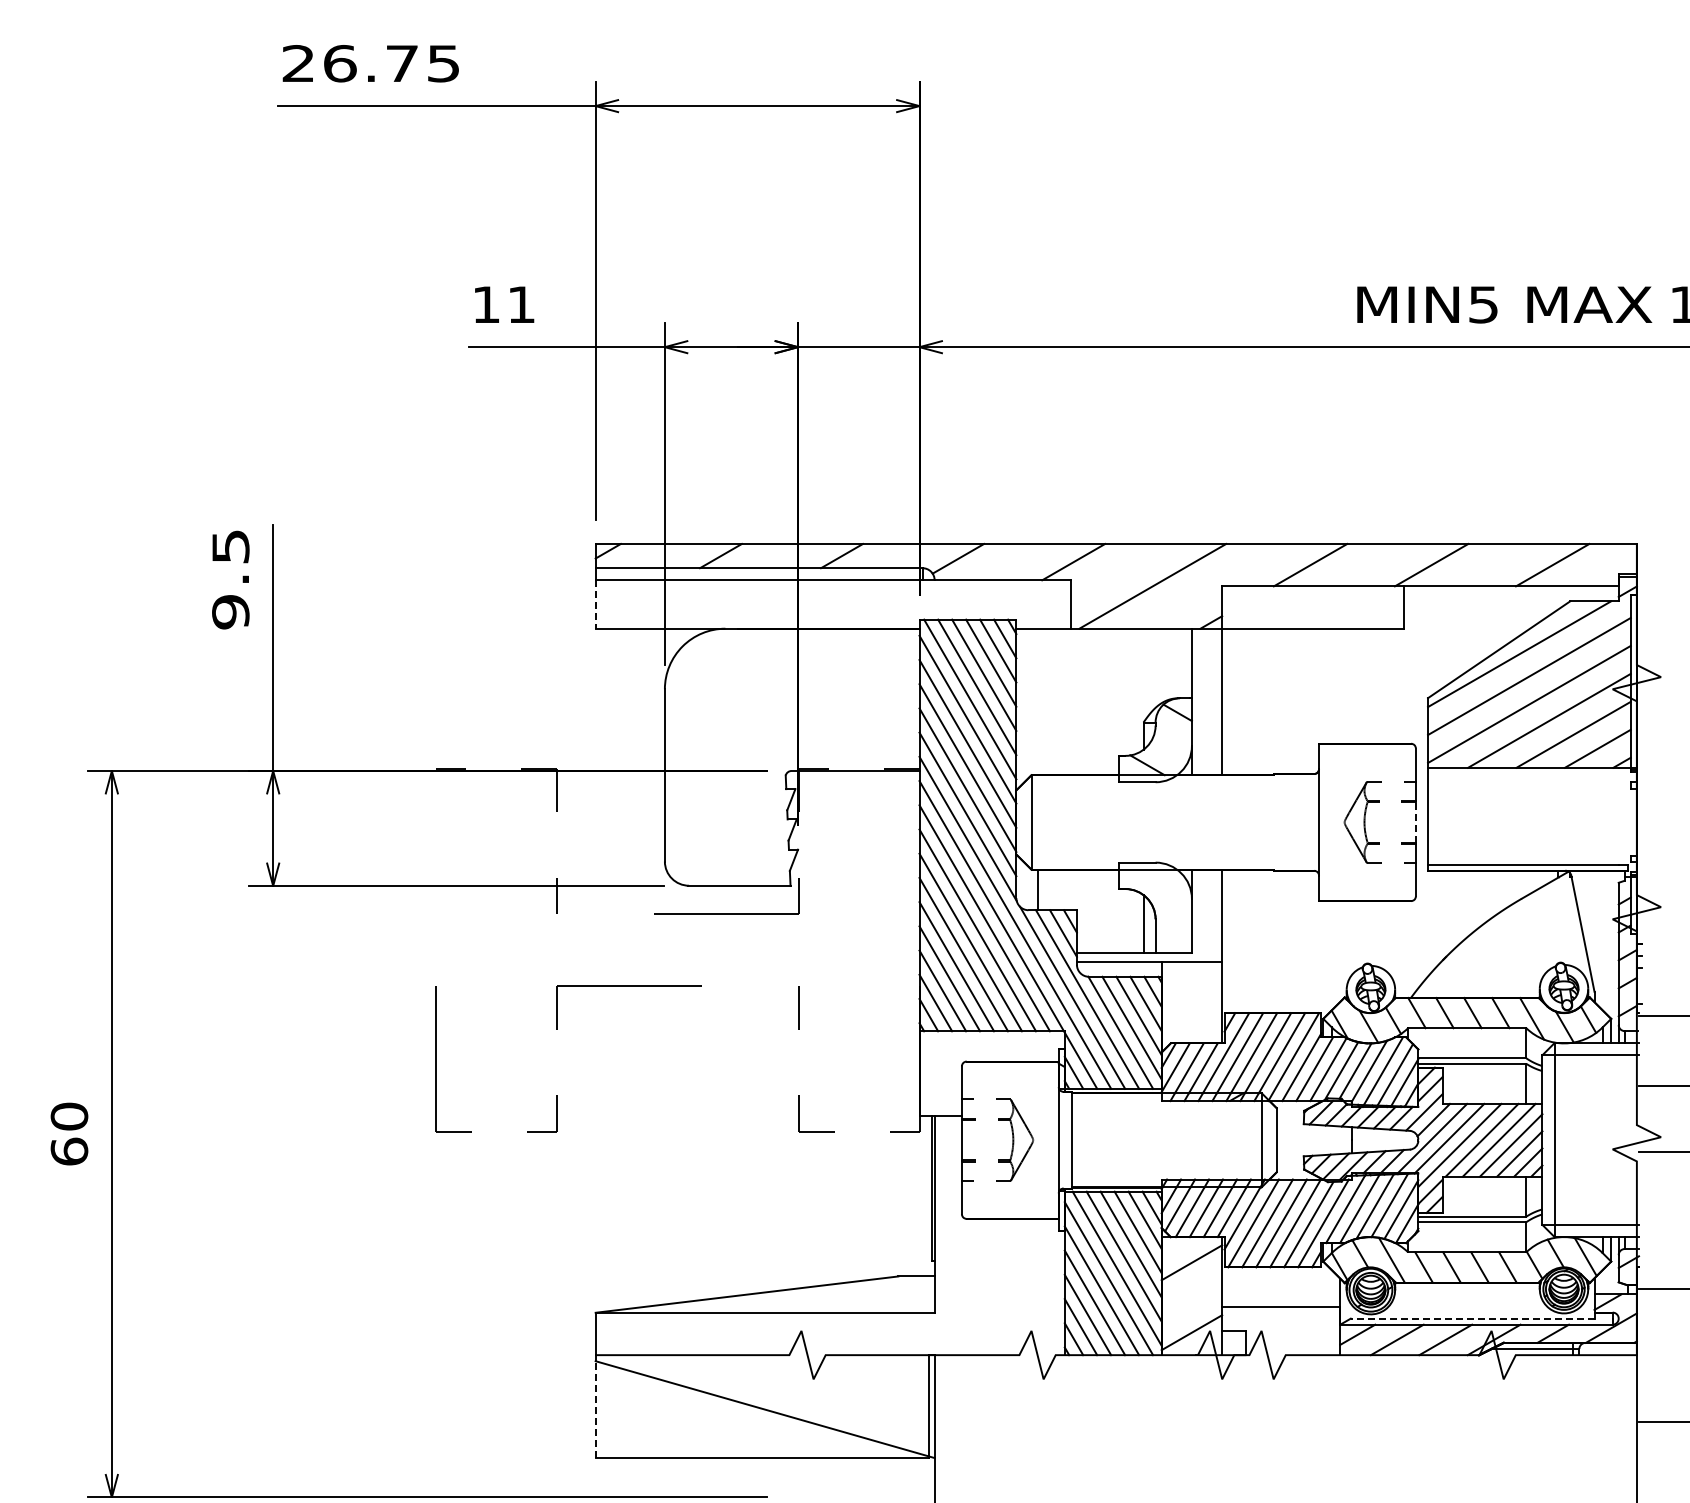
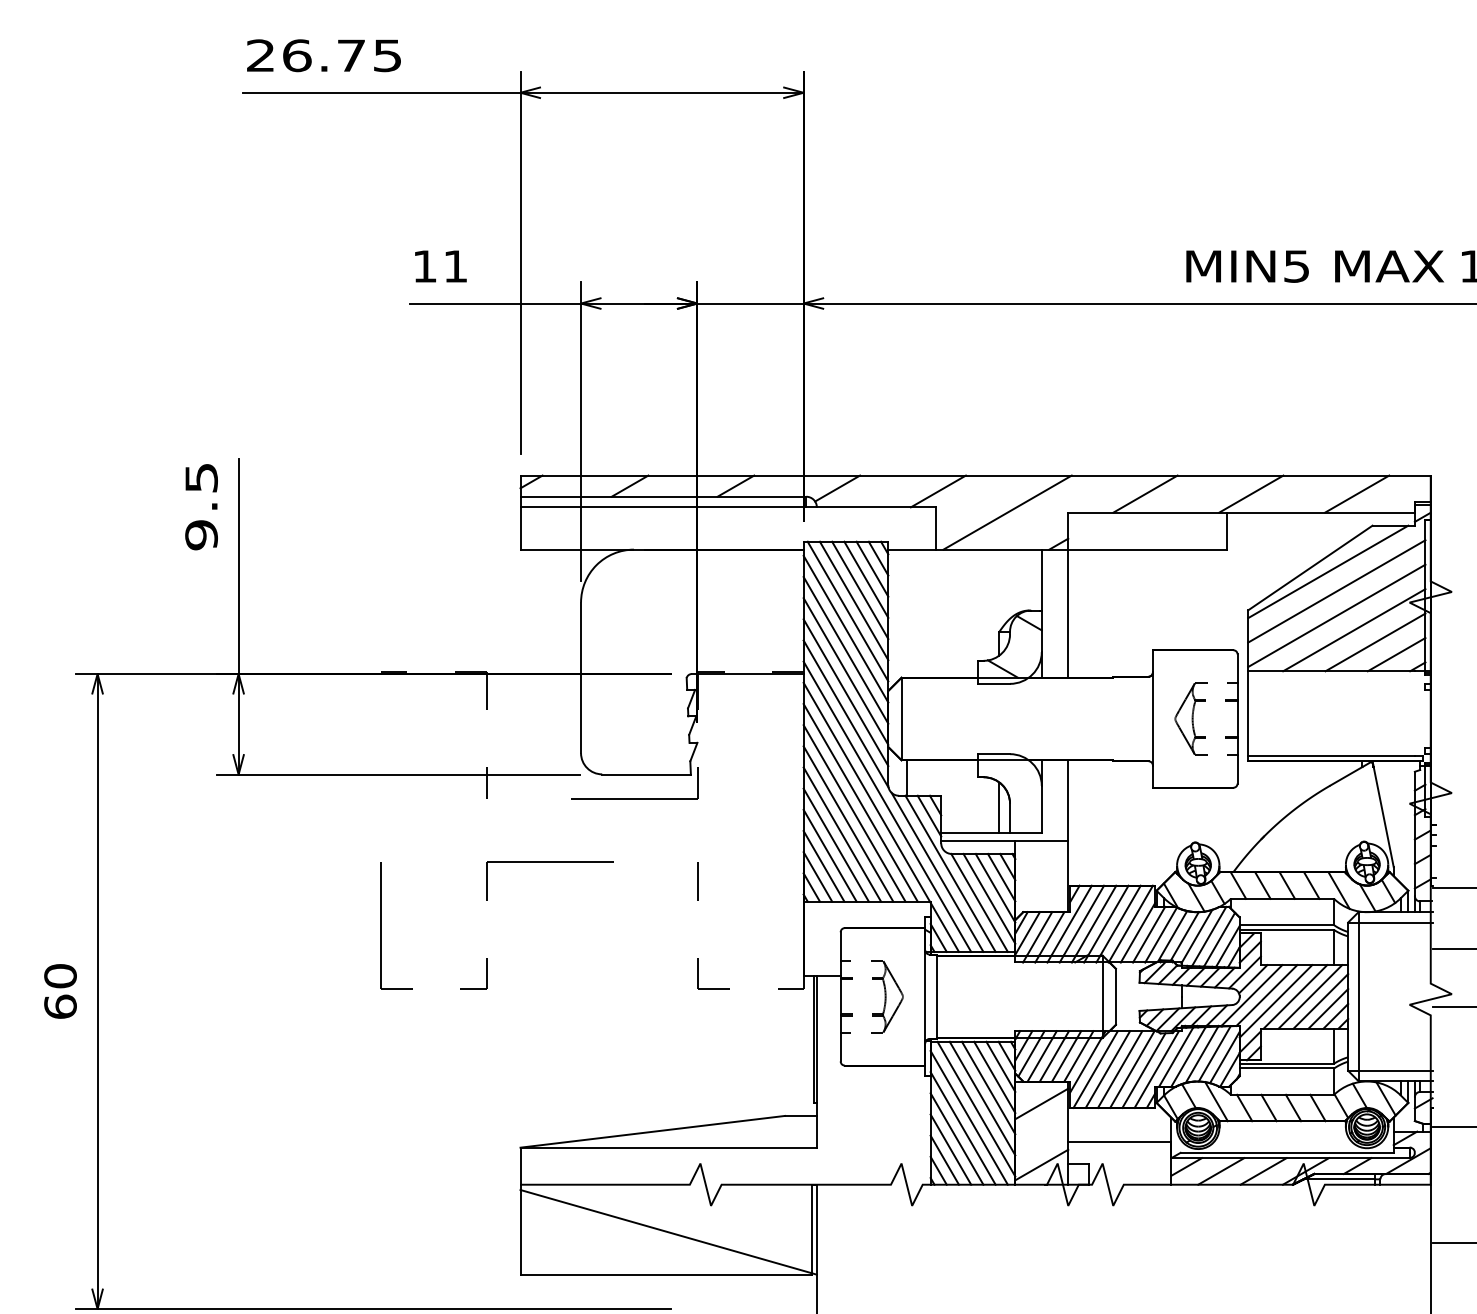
line: (595, 605) -> (520, 529), dashed -> solid
line: (1415, 821) -> (1237, 718), dashed -> solid
line: (1472, 1318) -> (1287, 1152), dashed -> solid
line: (595, 1409) -> (520, 1232), dashed -> solid

